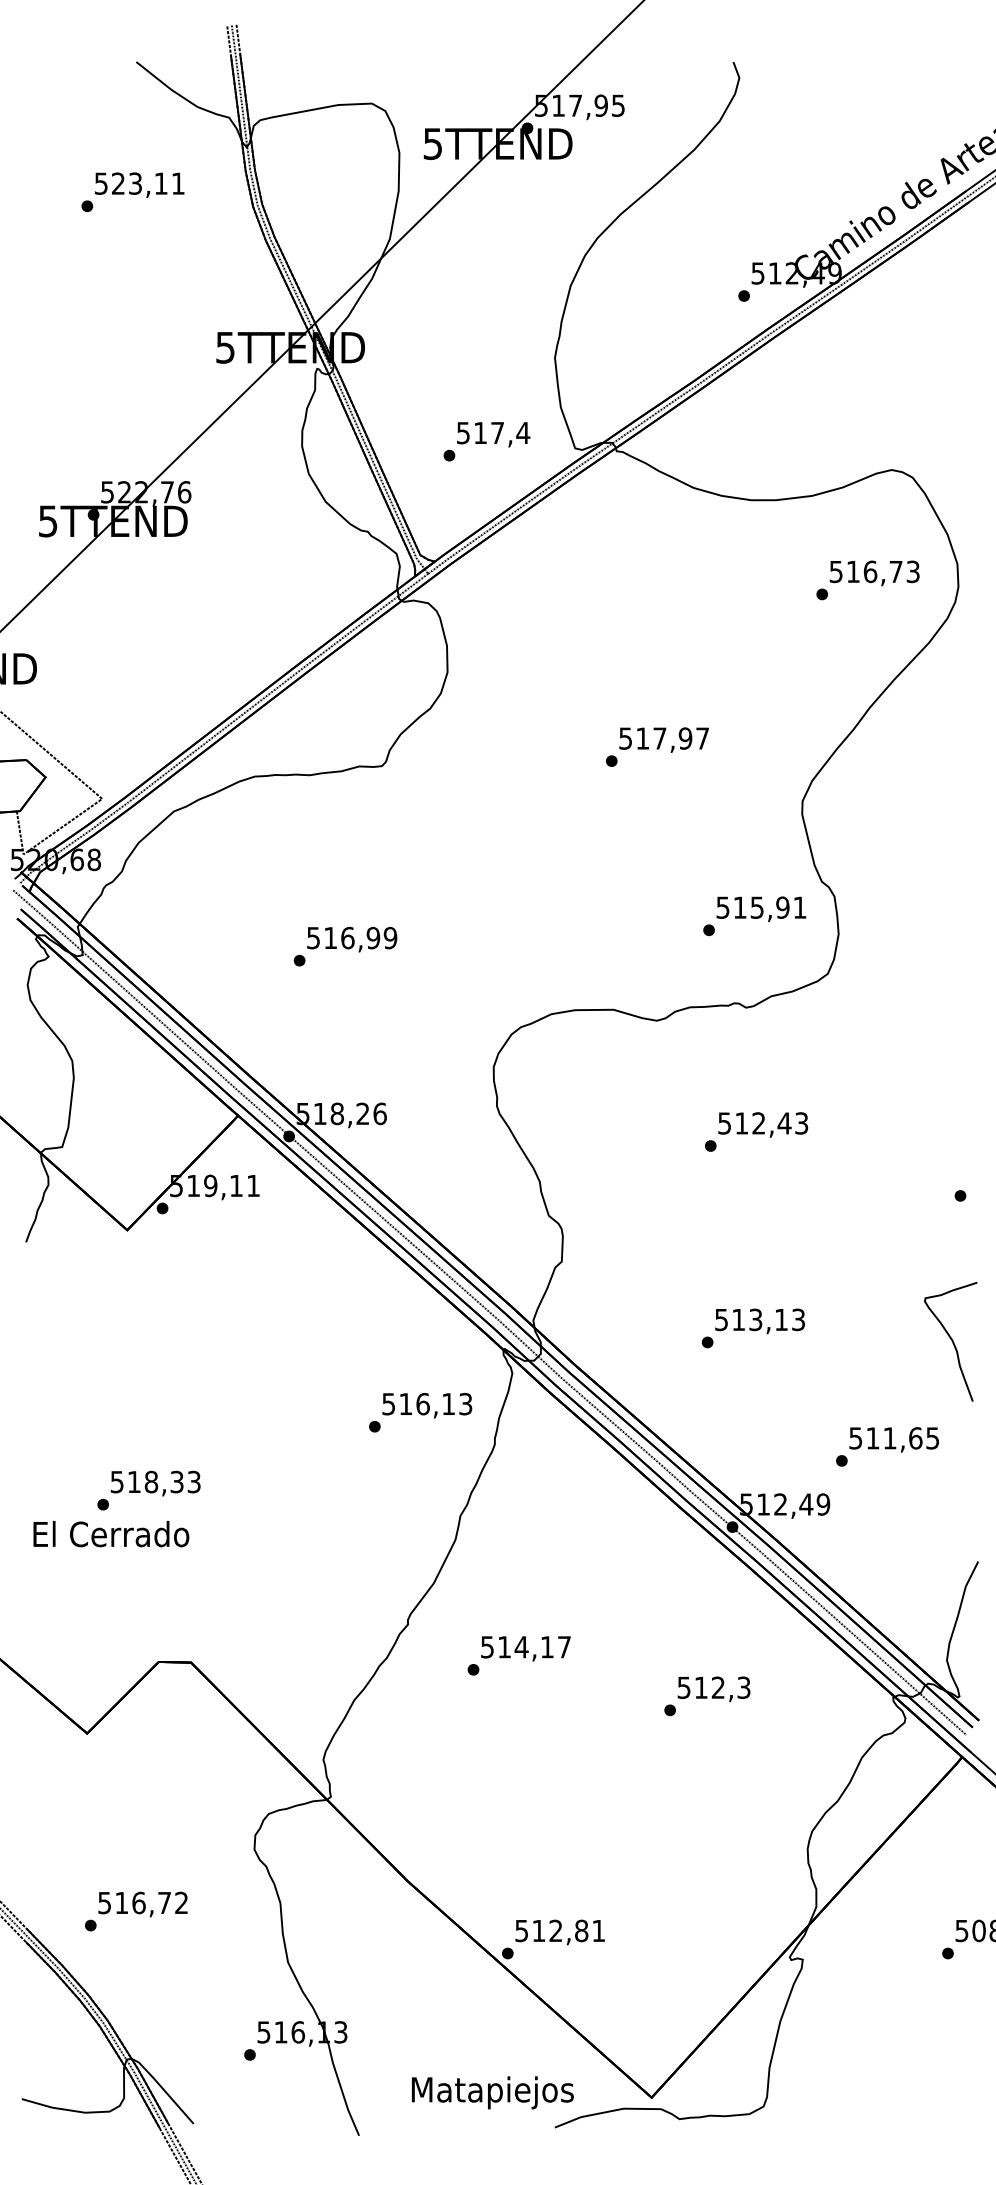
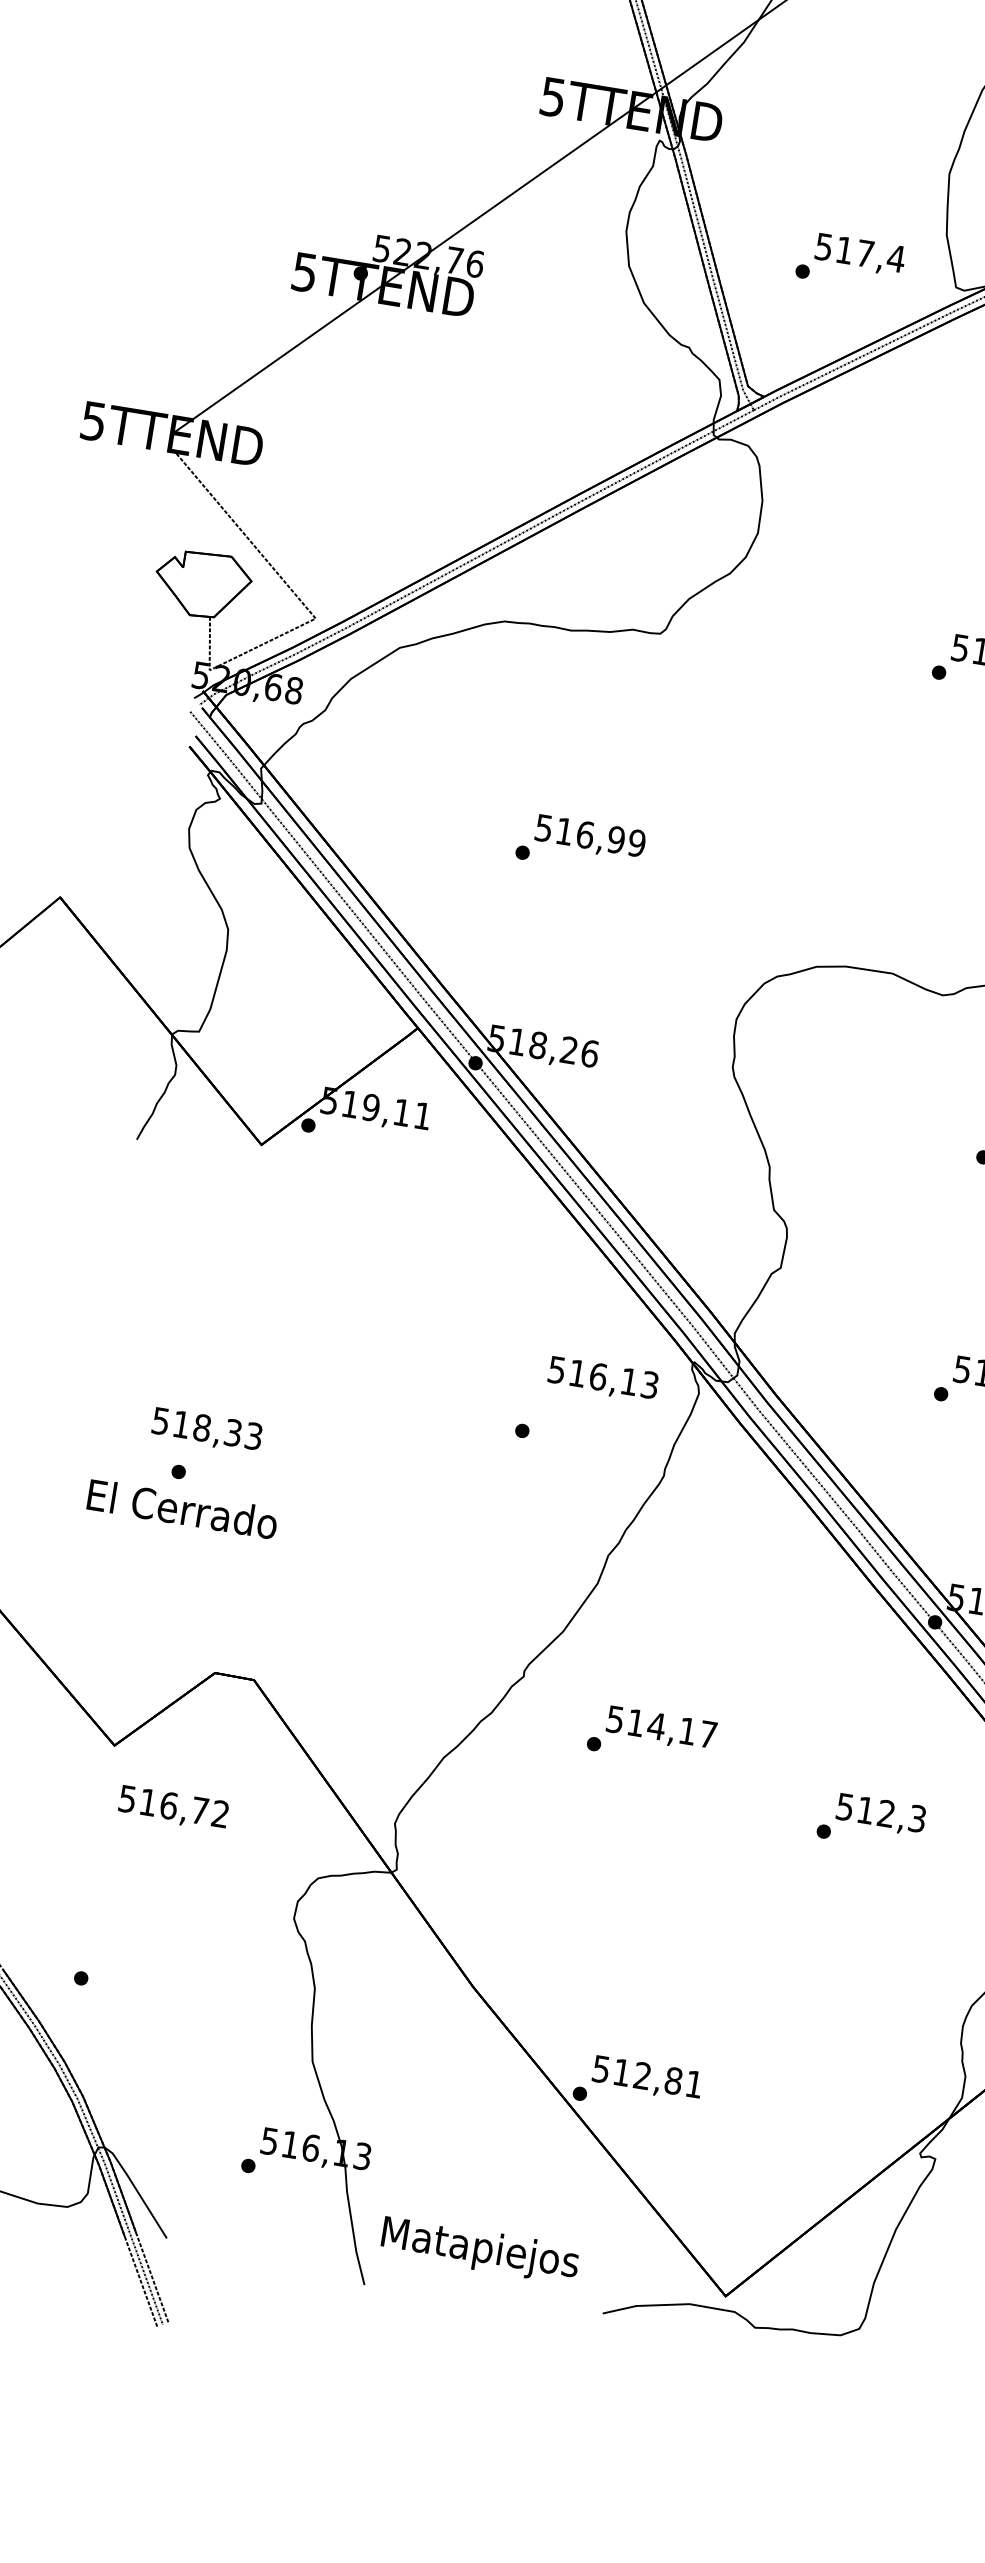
text: (427, 1405) -> (603, 1379), moved
text: (155, 1483) -> (206, 1430), moved
text: (142, 1904) -> (172, 1808), moved
text: (492, 2092) -> (479, 2250), moved

